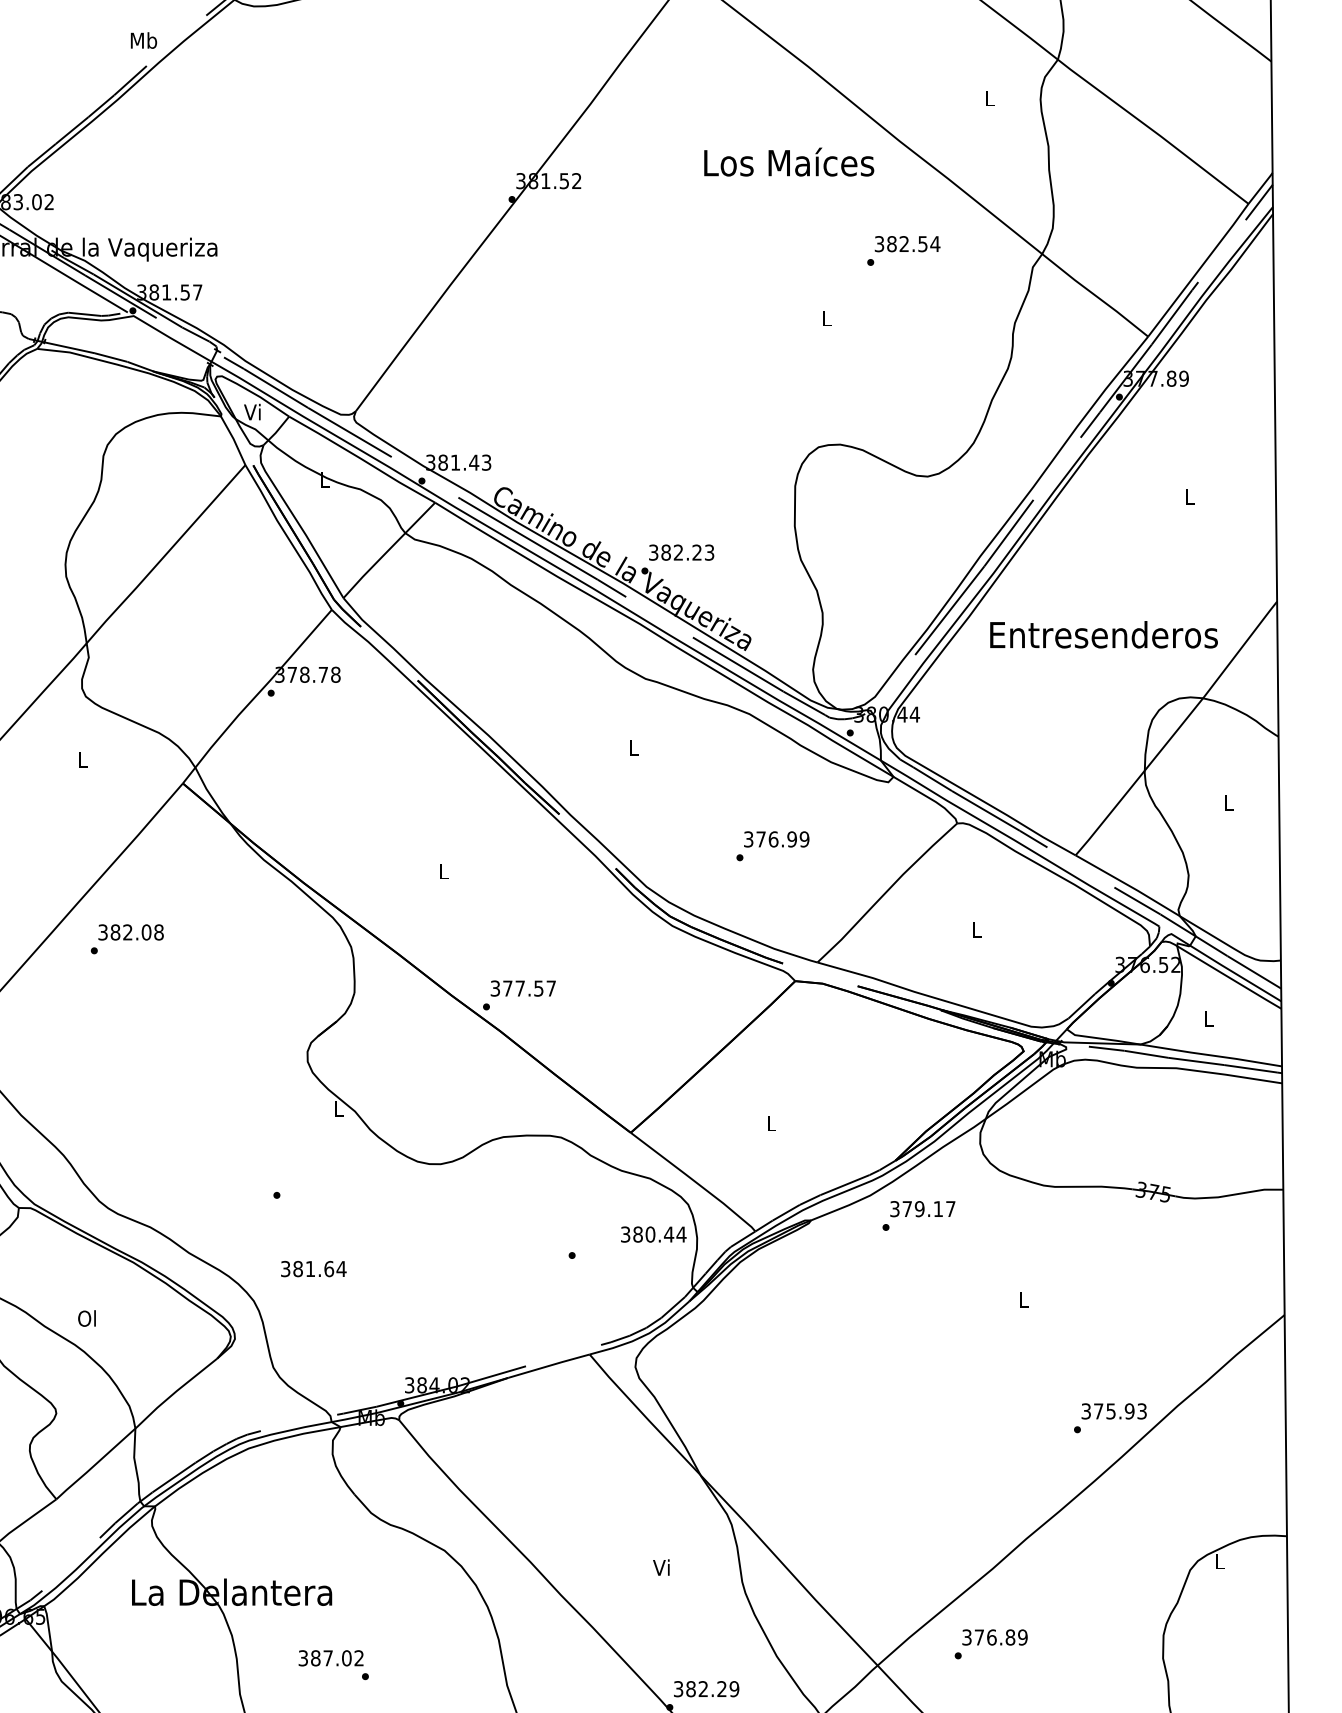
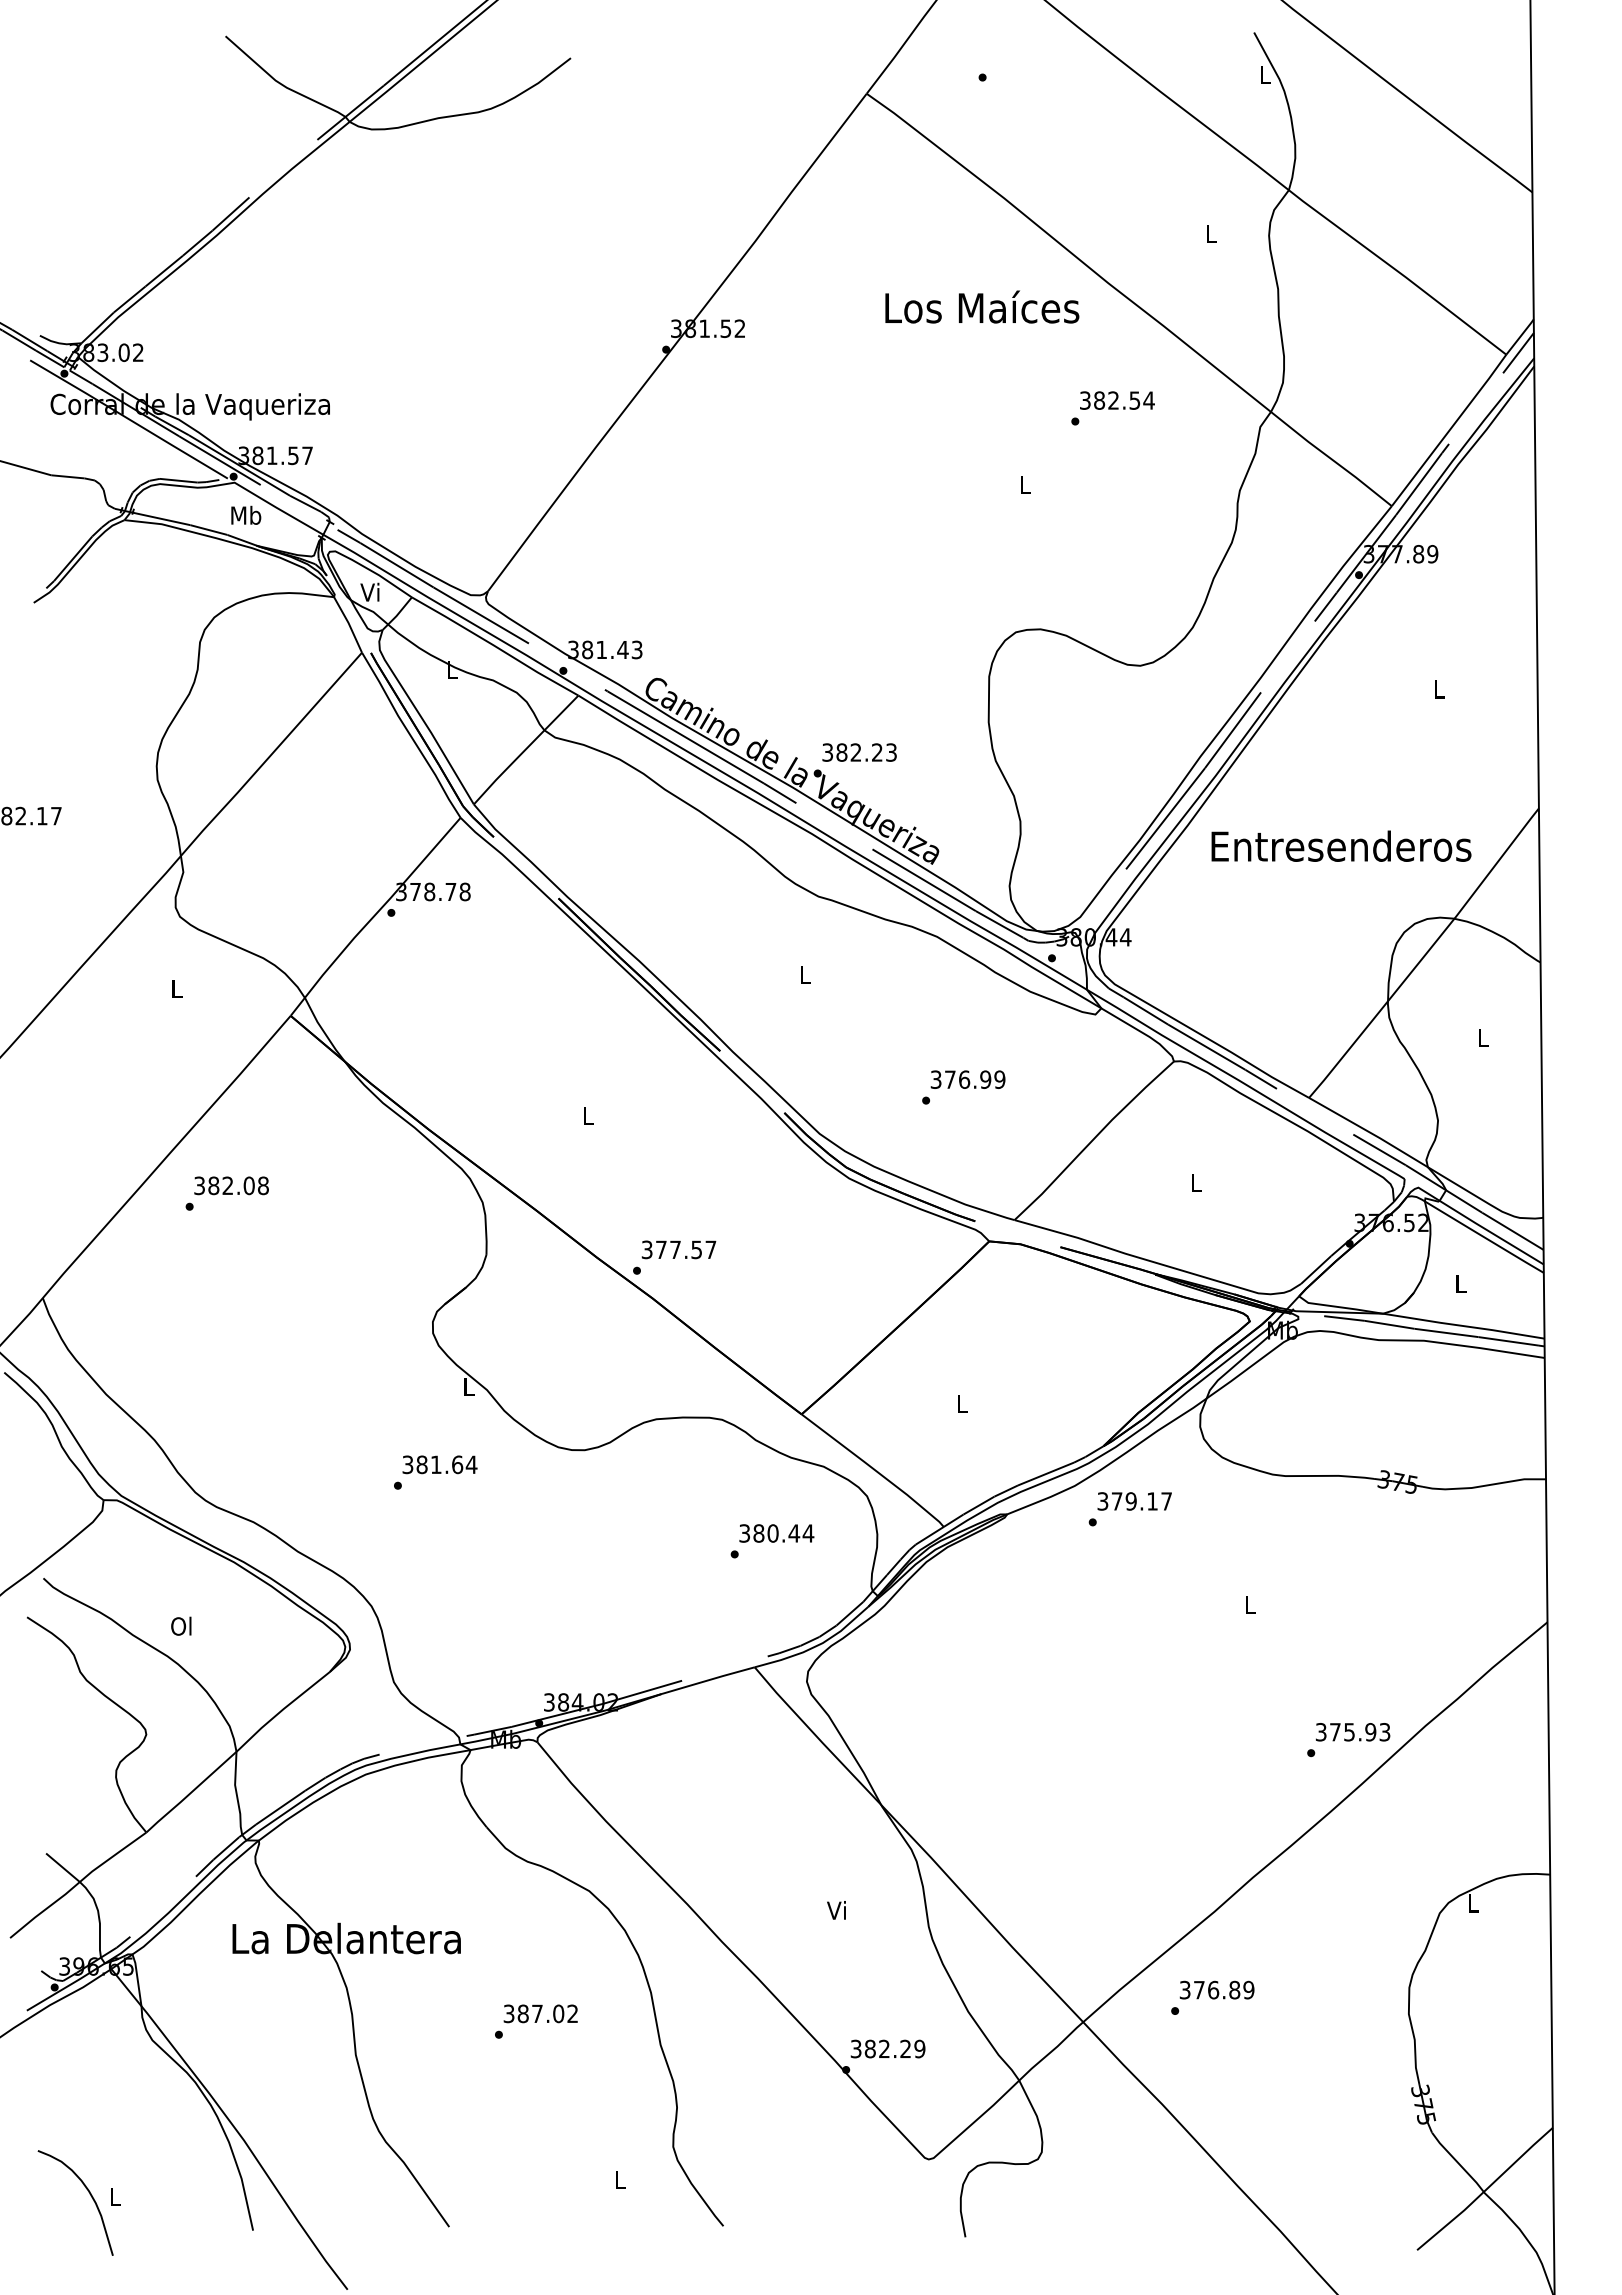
text: (144, 39) -> (246, 514), moved
text: (653, 1234) -> (776, 1533), moved
text: (313, 1268) -> (439, 1464), moved
text: (330, 1657) -> (540, 2013), moved

